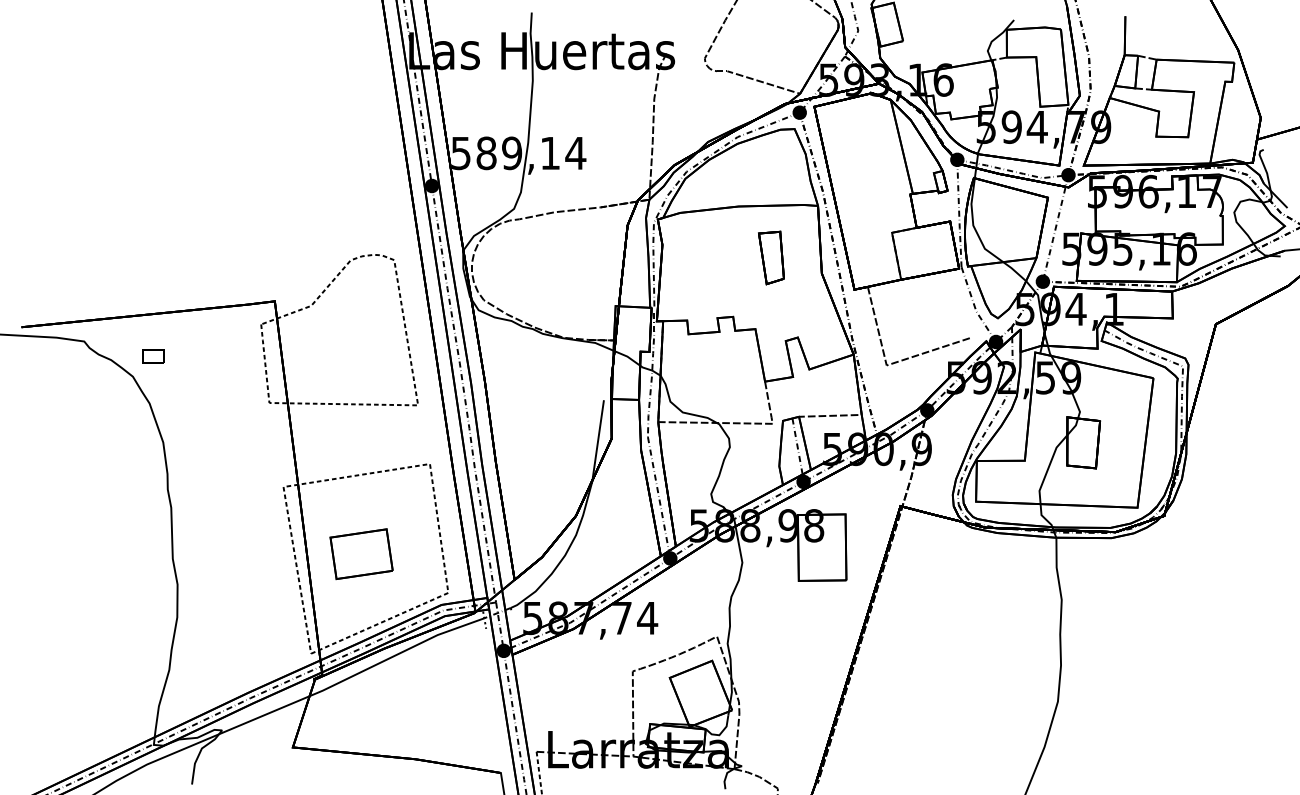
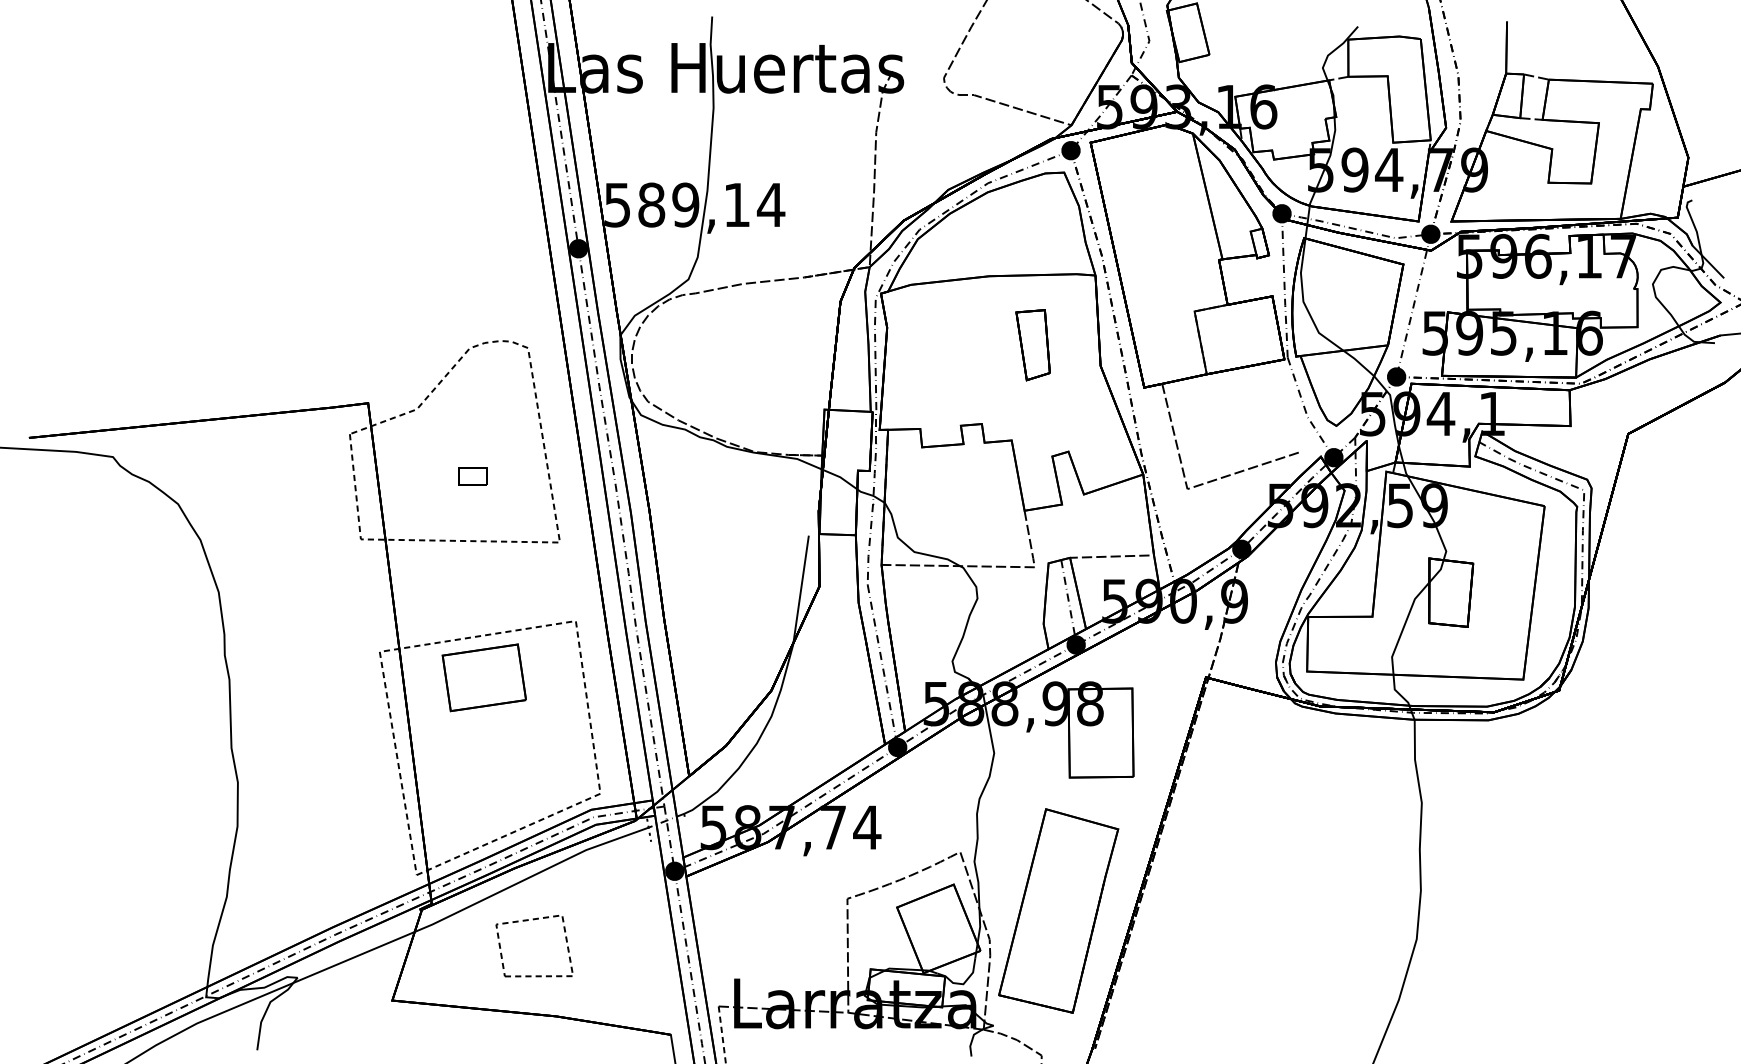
part: (153, 356) -> (472, 476), moved
part: (360, 553) -> (483, 677), moved
part: (790, 680) -> (1058, 910), added
part: (393, 688) -> (527, 921), added

